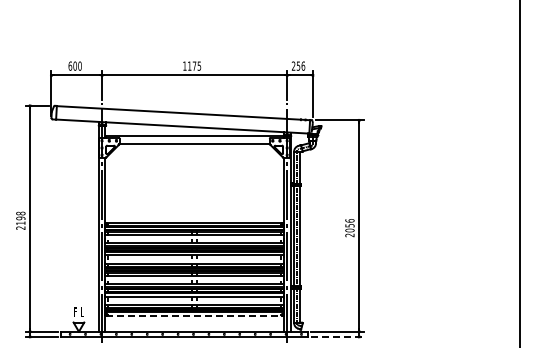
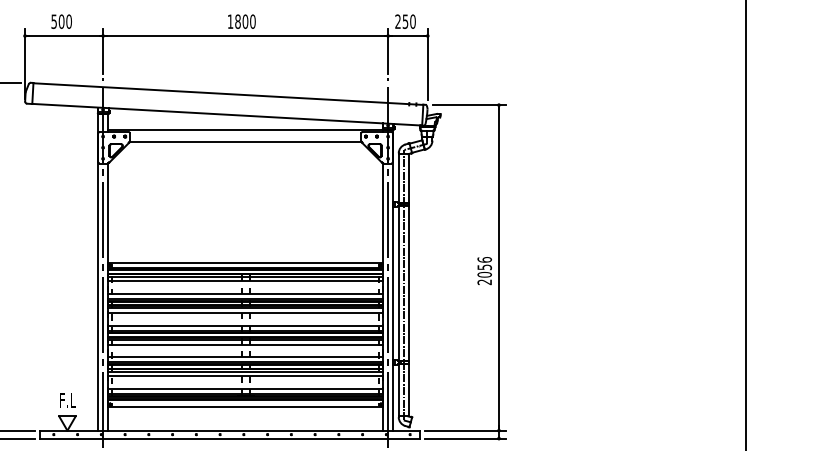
text: (70, 65) -> (54, 20), 600 -> 500
text: (194, 65) -> (245, 20), 1175 -> 1800
text: (303, 65) -> (413, 20), 256 -> 250
line: (195, 316) -> (246, 407), dashed -> solid
line: (337, 336) -> (465, 437), dashed -> solid

